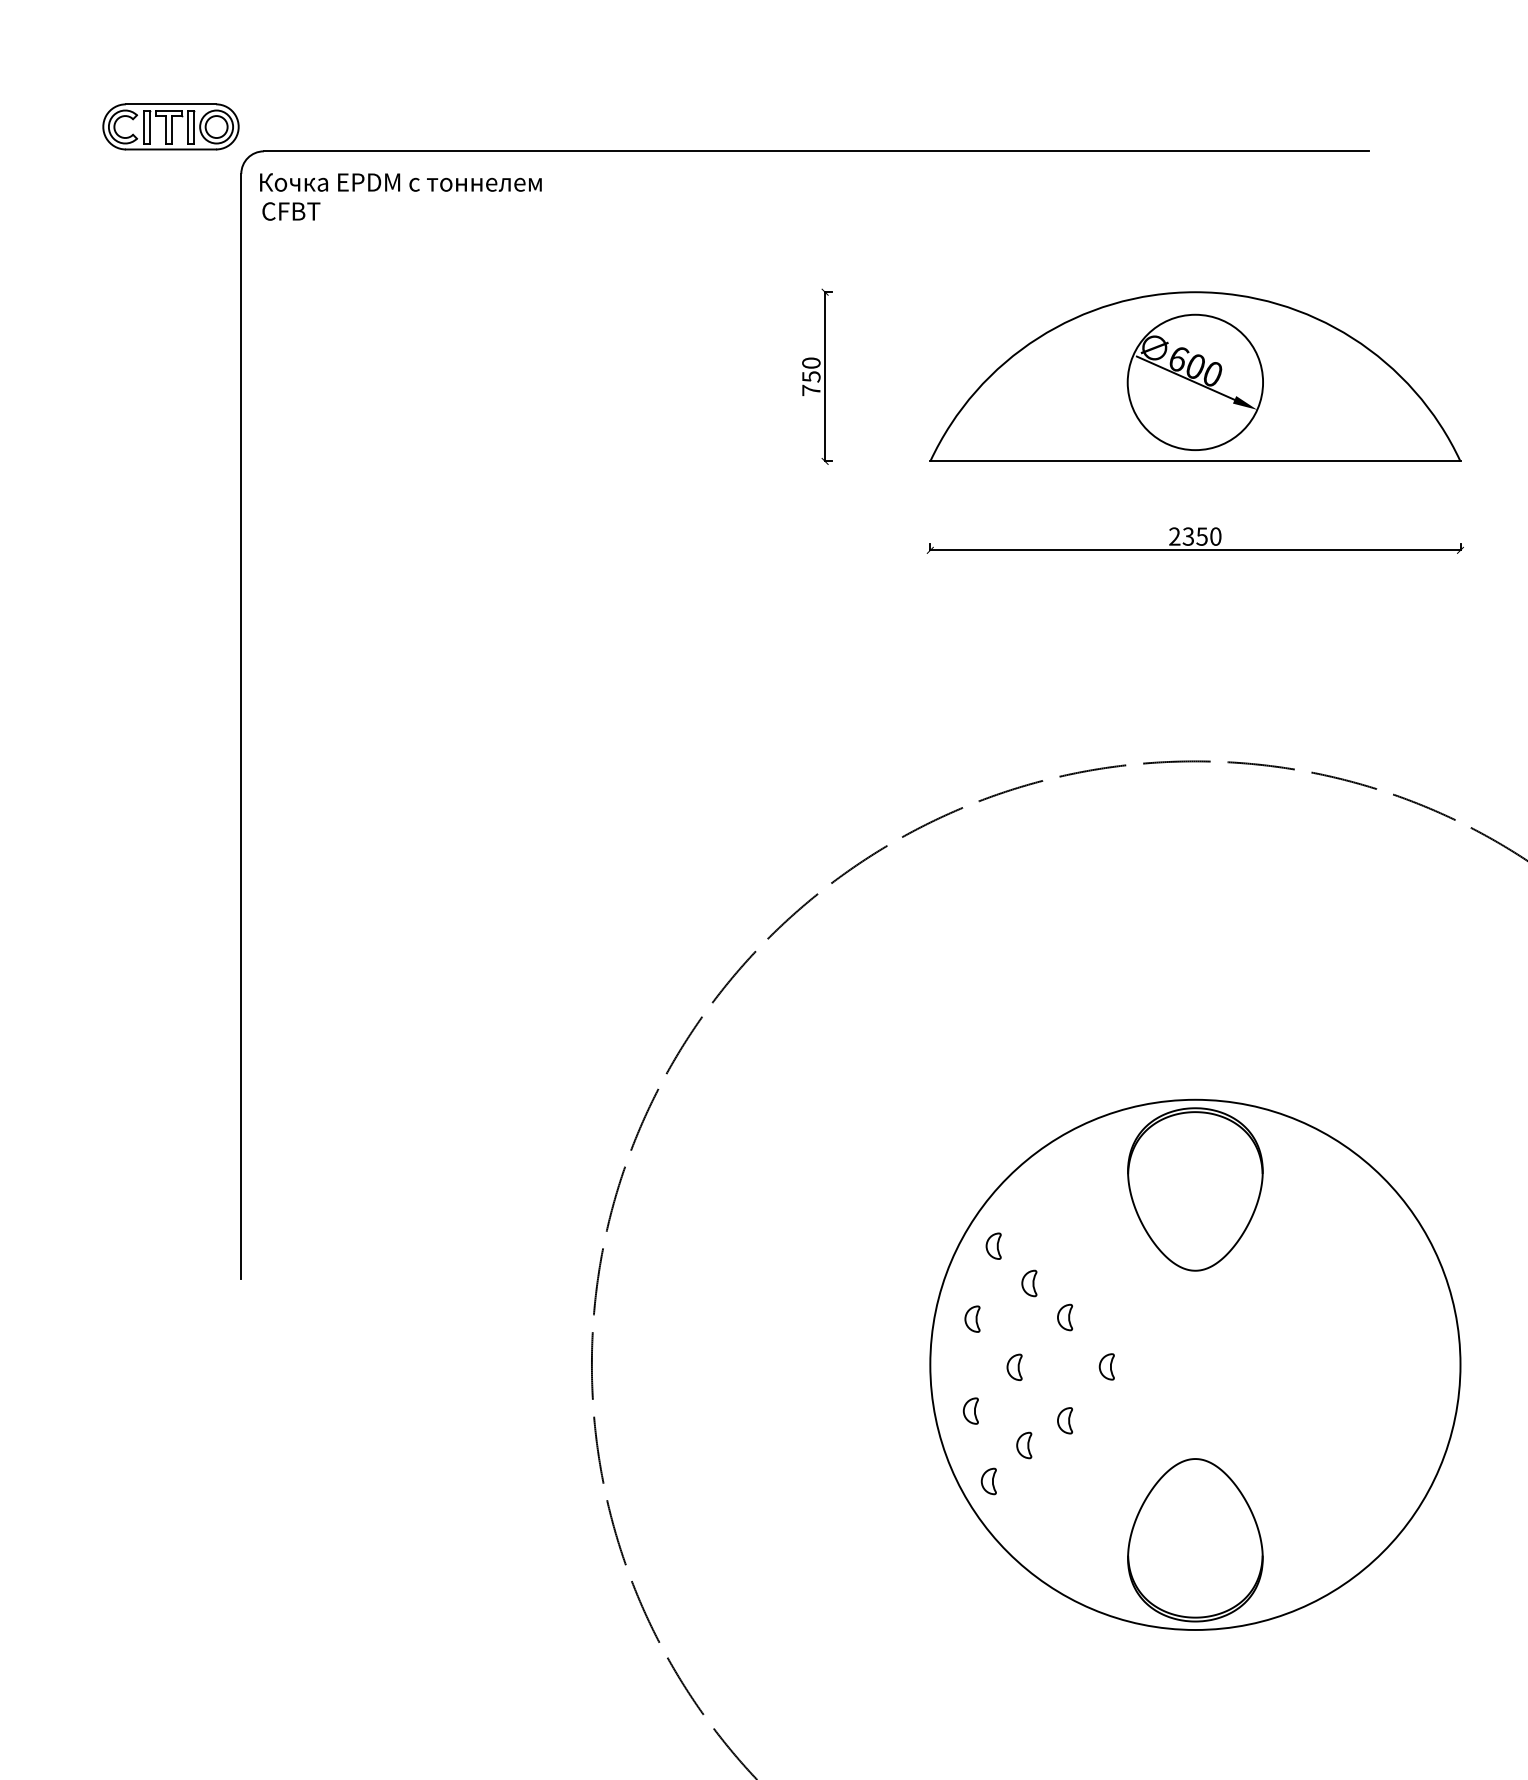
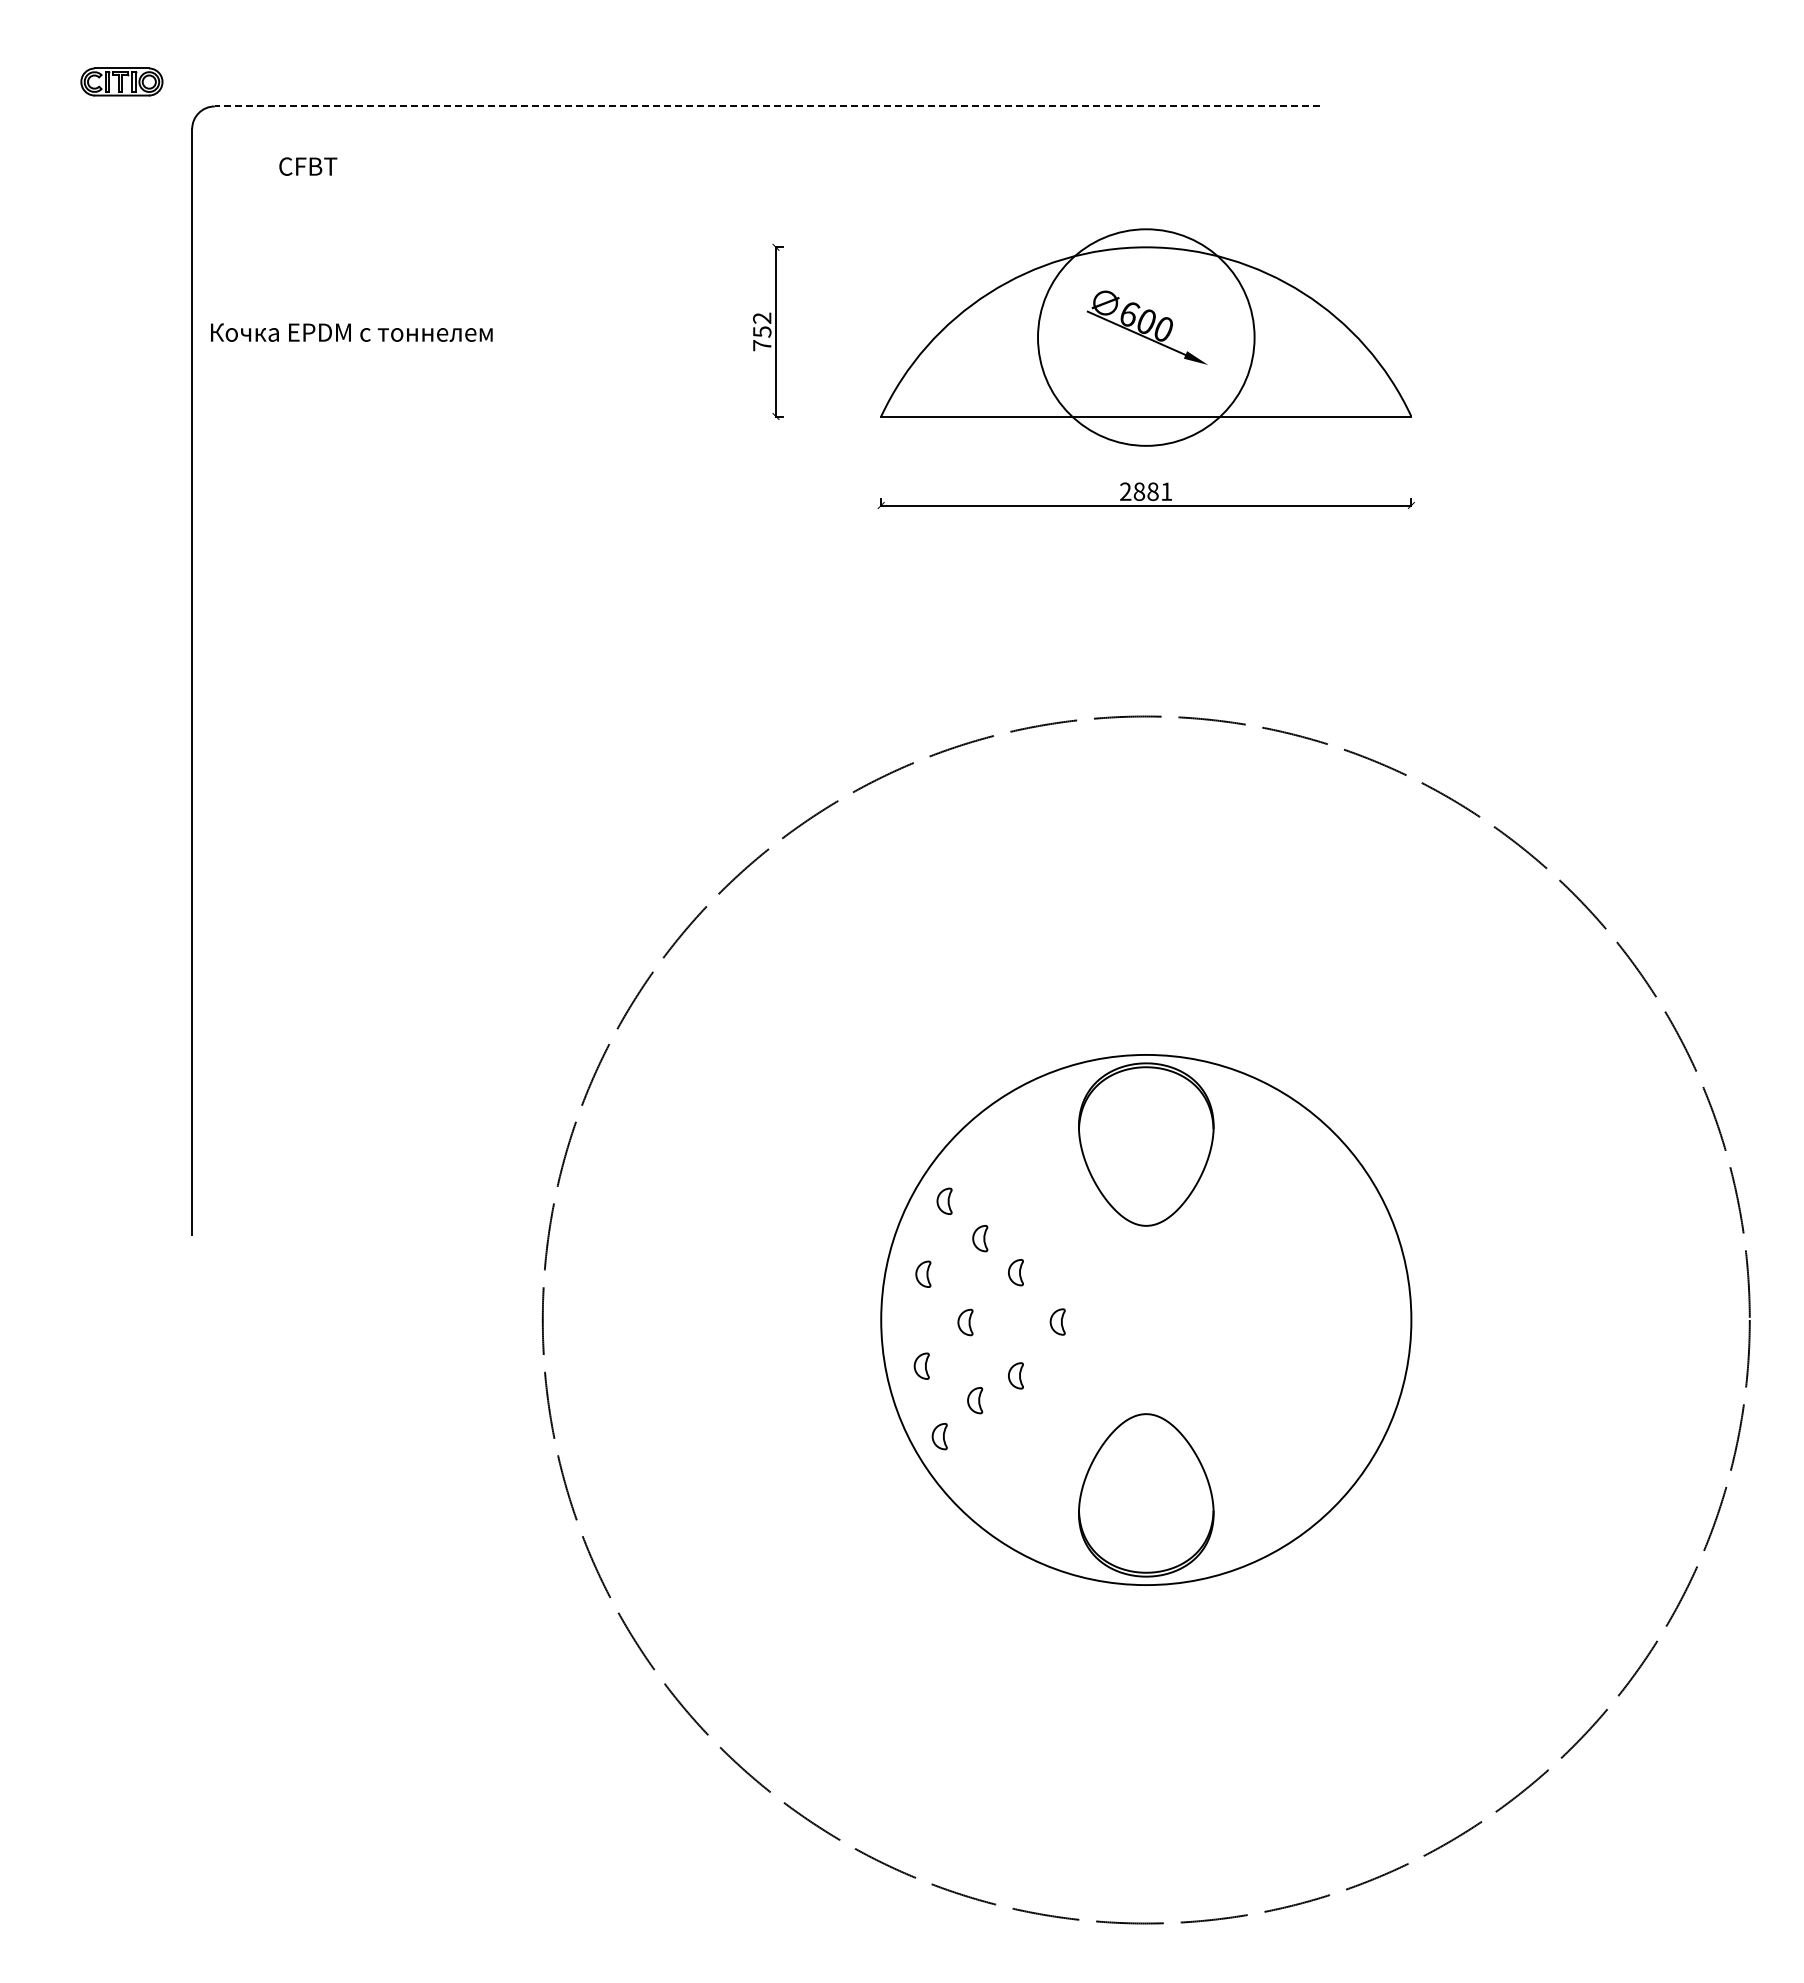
part: (170, 126) -> (121, 81), size x0.6
line: (816, 151) -> (767, 106), solid -> dashed
text: (400, 182) -> (351, 332), moved
text: (291, 211) -> (308, 166), moved
text: (811, 362) -> (762, 317), 750 -> 752
circle: (1194, 382) -> (1145, 337), size x1.6
text: (1201, 536) -> (1152, 491), 2350 -> 2881

